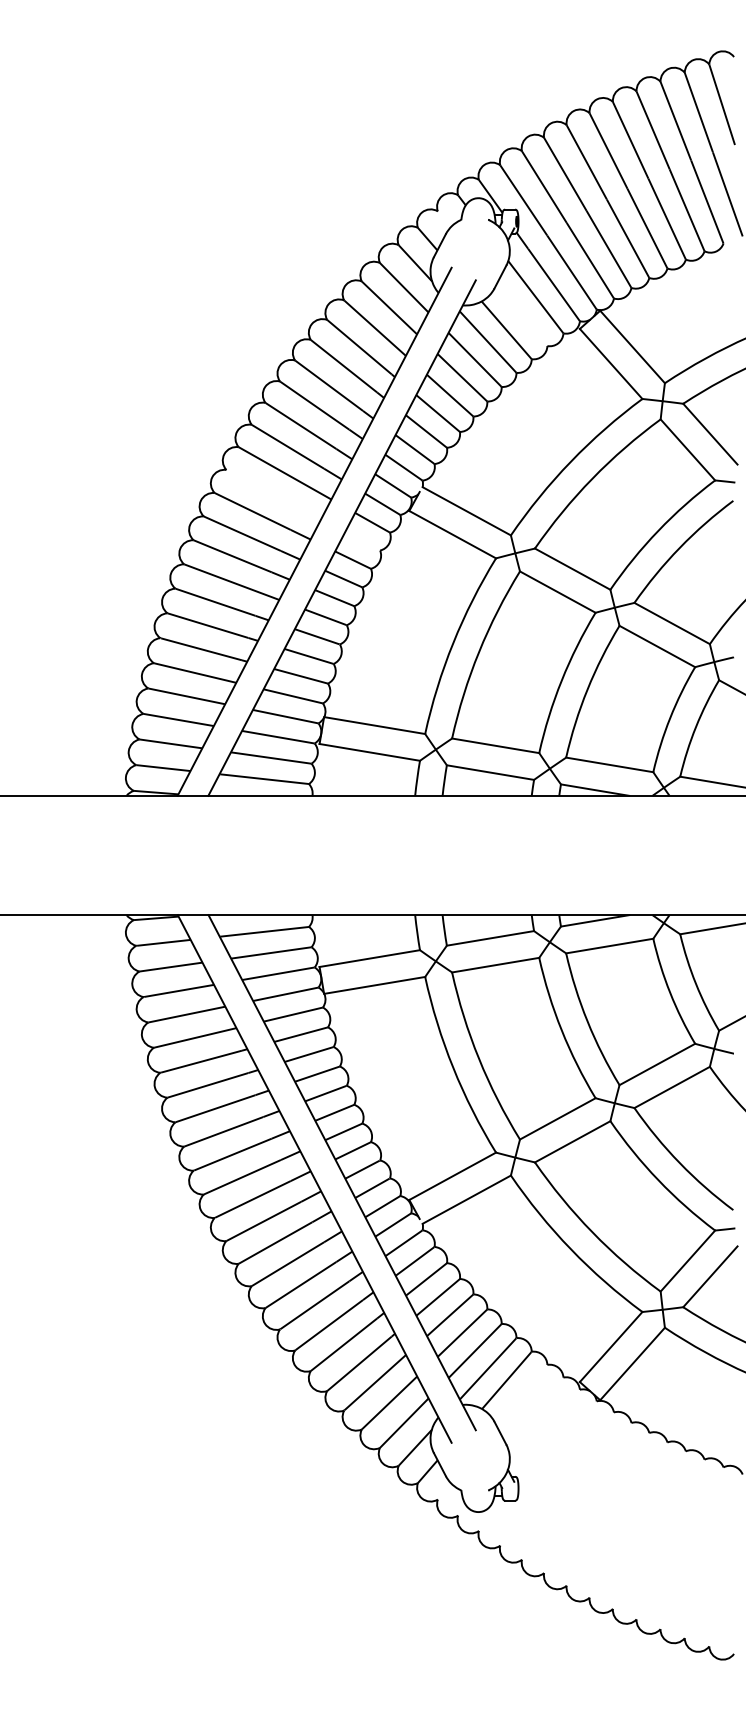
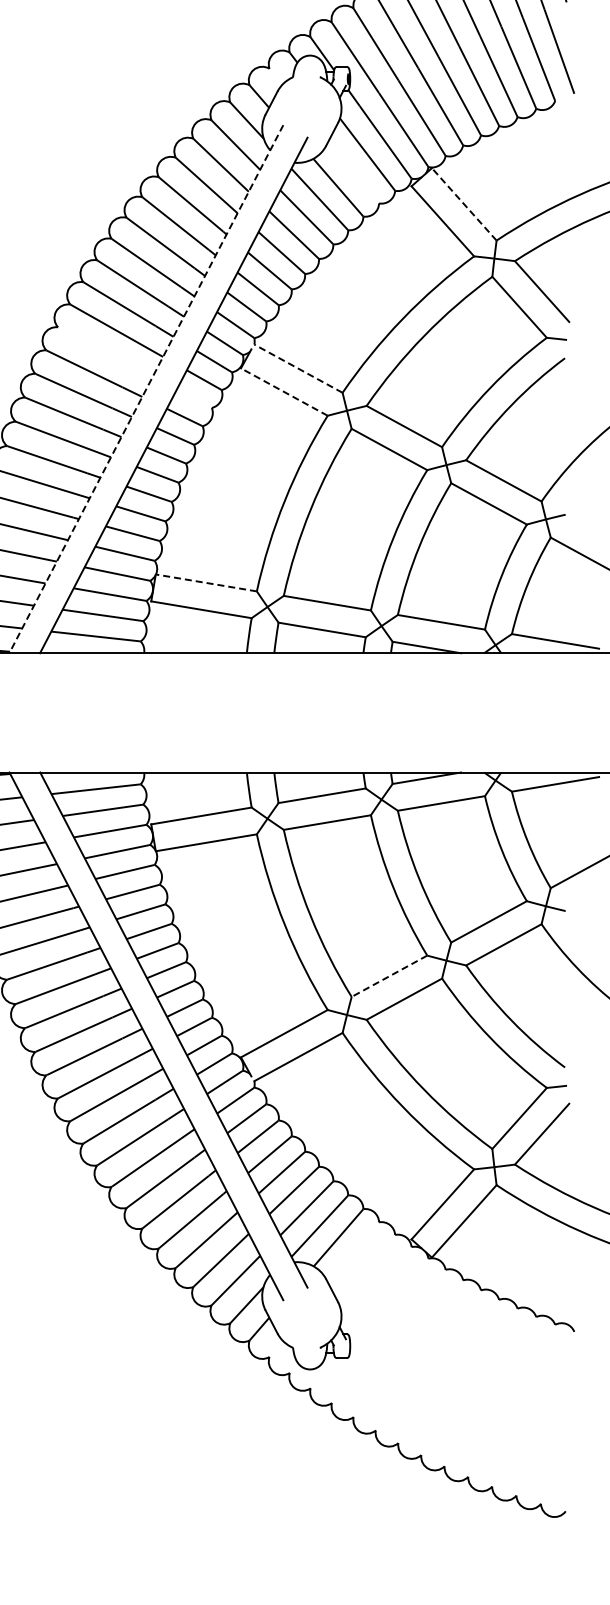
line: (632, 347) -> (464, 204), solid -> dashed
line: (466, 511) -> (298, 368), solid -> dashed
line: (314, 532) -> (146, 389), solid -> dashed
line: (452, 534) -> (284, 391), solid -> dashed
line: (374, 725) -> (206, 582), solid -> dashed
line: (557, 1119) -> (389, 976), solid -> dashed

